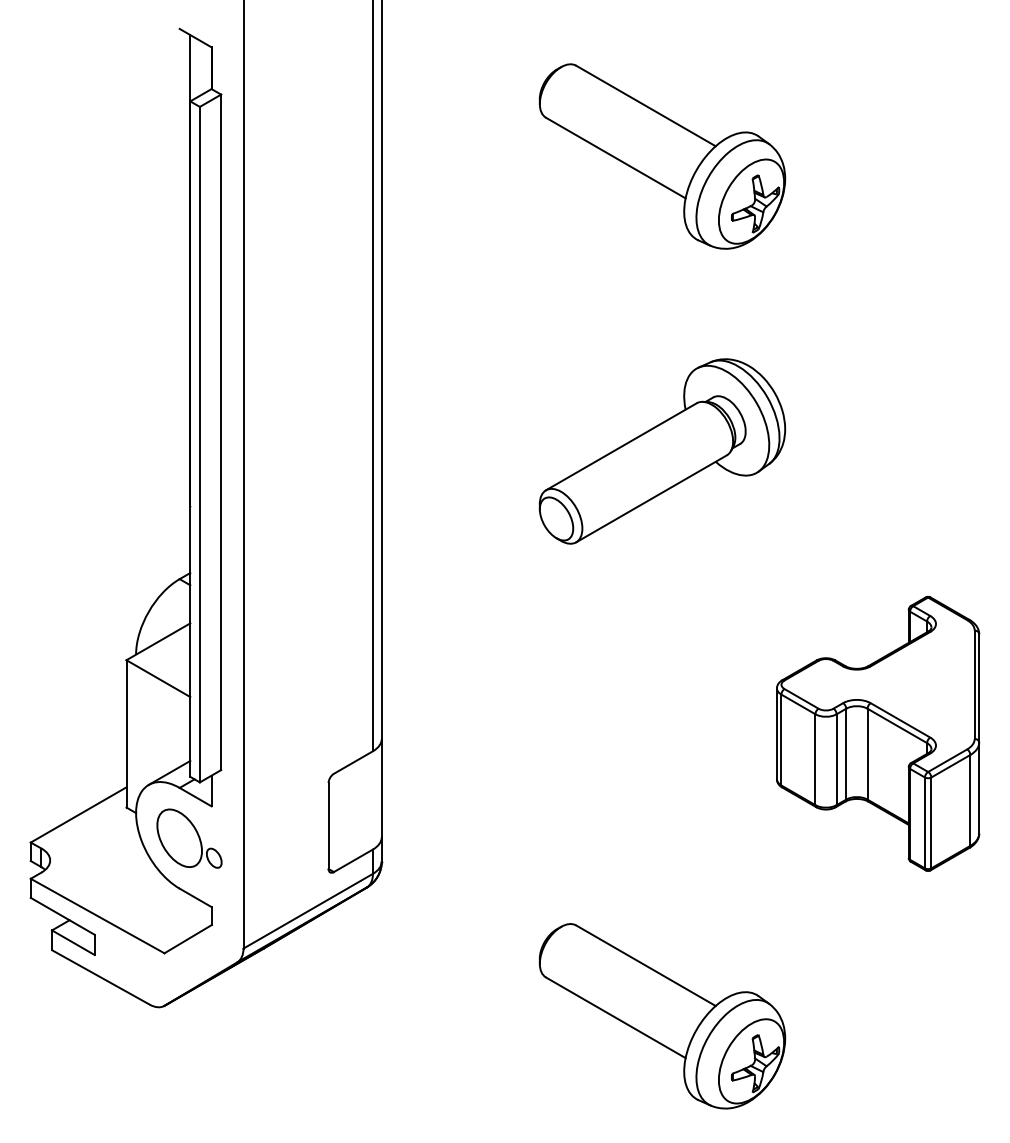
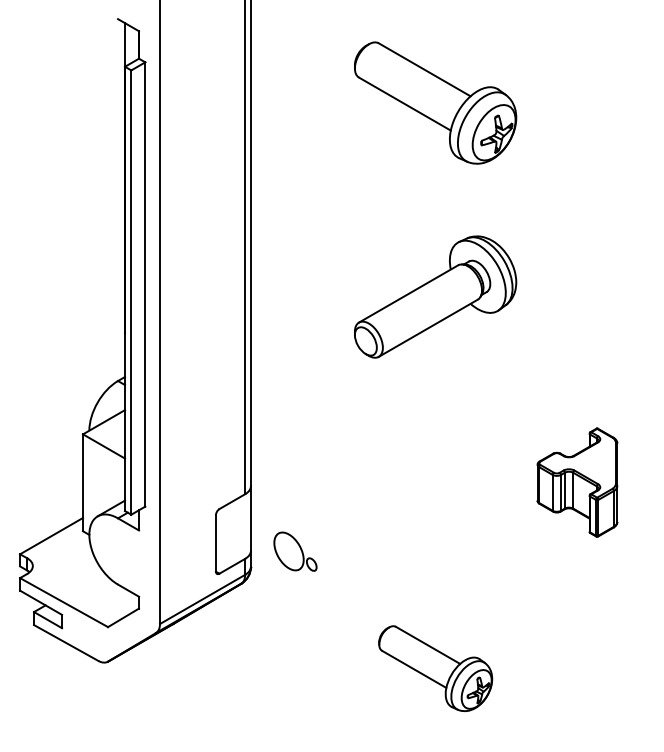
part: (878, 733) -> (577, 482), size x0.6
part: (189, 838) -> (295, 551), moved
part: (662, 1016) -> (435, 668), size x0.7

